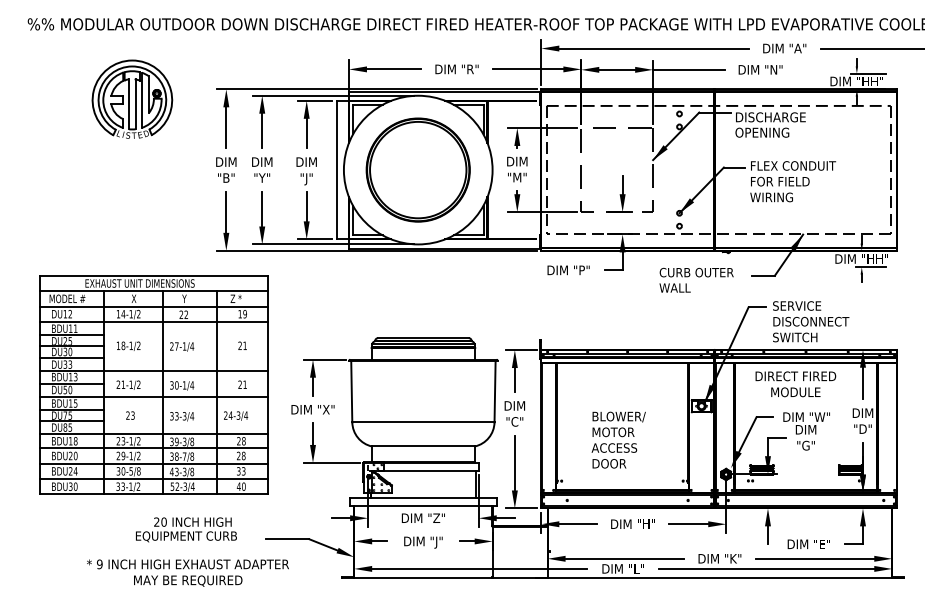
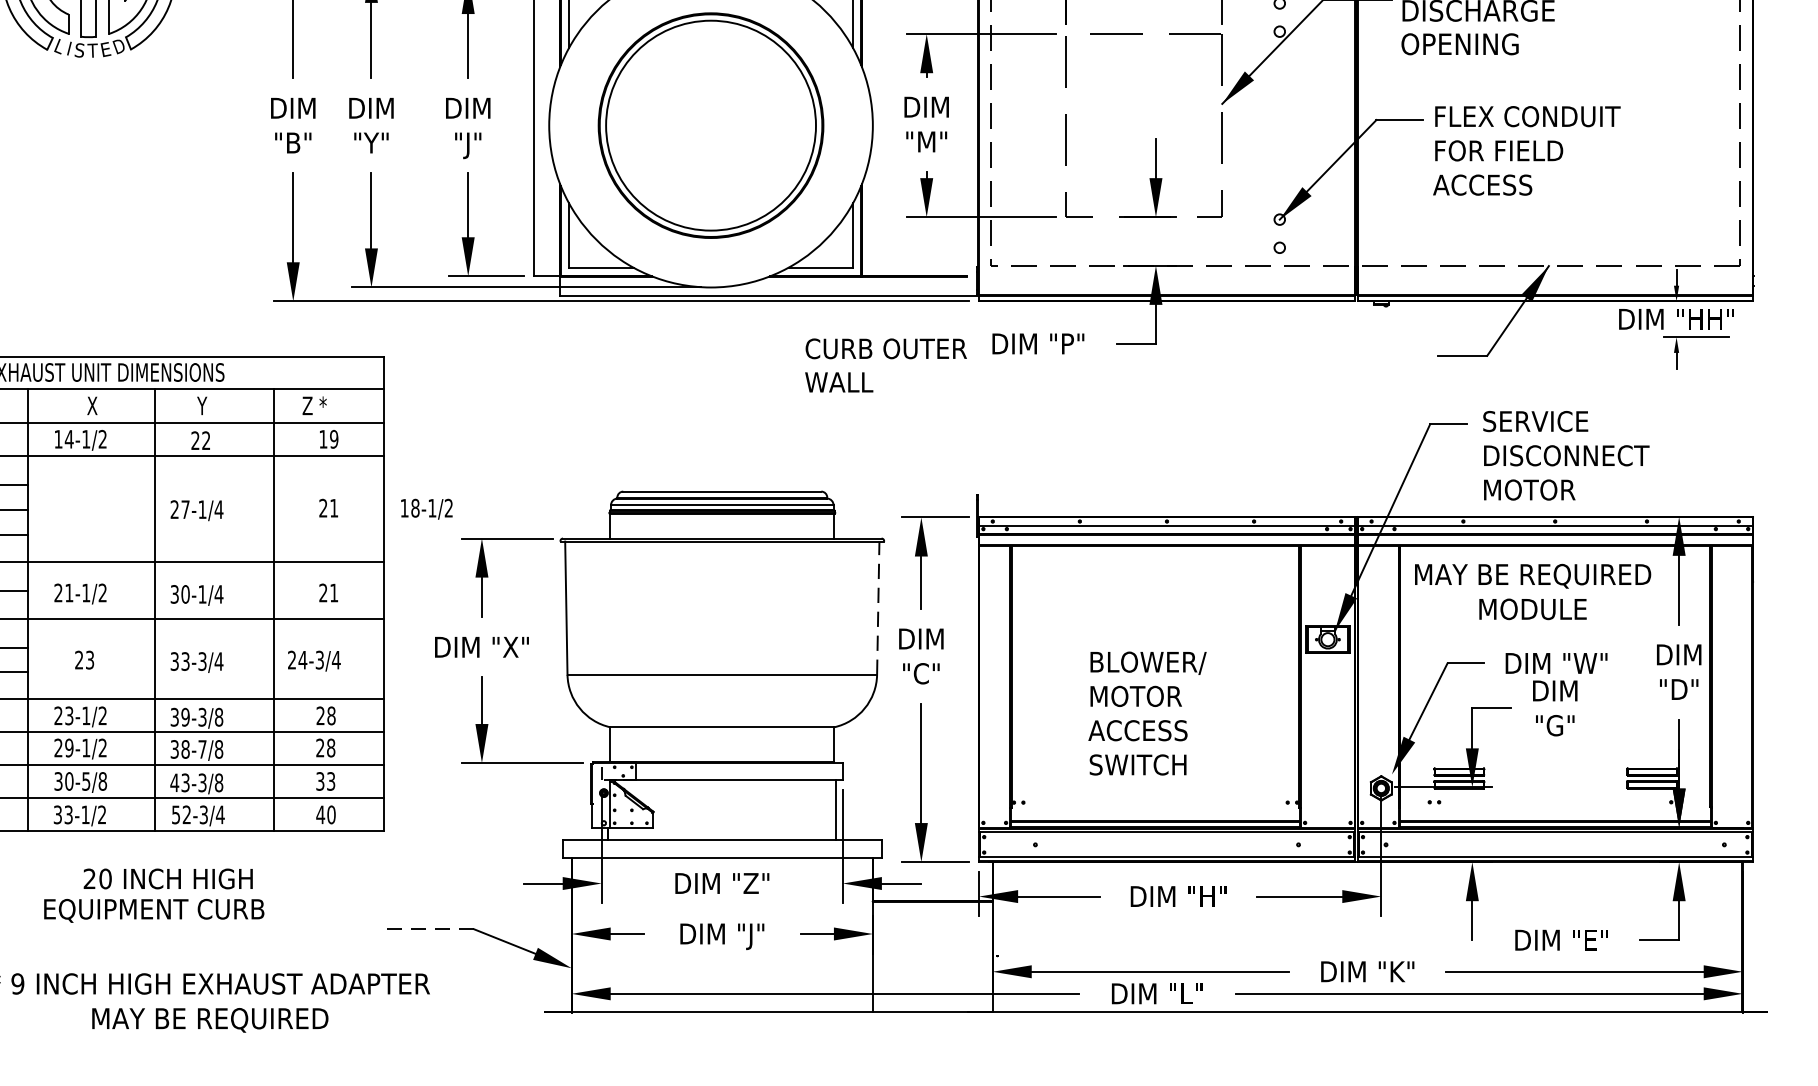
text: (772, 197) -> (1482, 185), WIRING -> ACCESS
text: (696, 279) -> (885, 363), moved
text: (795, 337) -> (1532, 490), SWITCH -> MOTOR
text: (128, 345) -> (426, 507), moved
text: (795, 376) -> (1532, 574), DIRECT FIRED -> MAY BE REQUIRED
line: (495, 391) -> (879, 607), solid -> dashed
text: (614, 463) -> (1138, 764), DOOR -> SWITCH
text: (186, 529) -> (154, 894), moved
line: (287, 539) -> (426, 929), solid -> dashed

